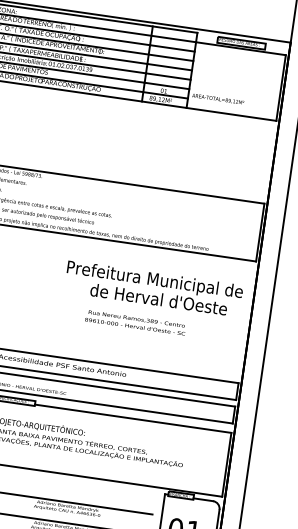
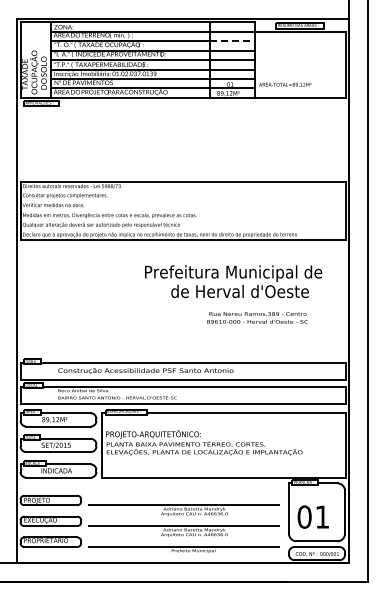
line: (172, 48) -> (232, 41), solid -> dashed
text: (153, 288) -> (233, 281), moved
text: (135, 322) -> (257, 317), moved

